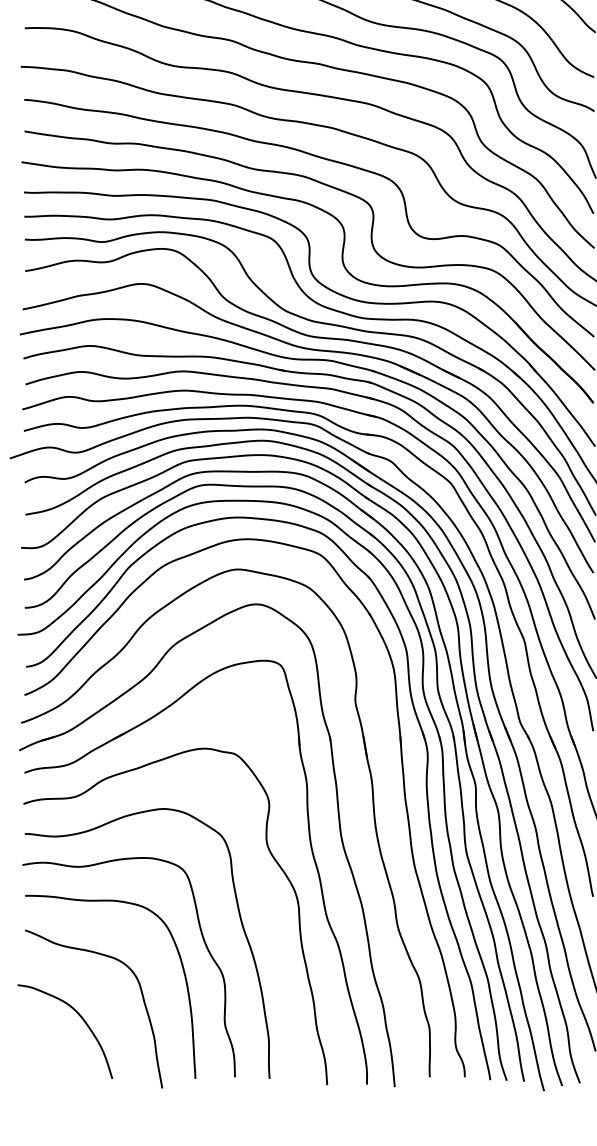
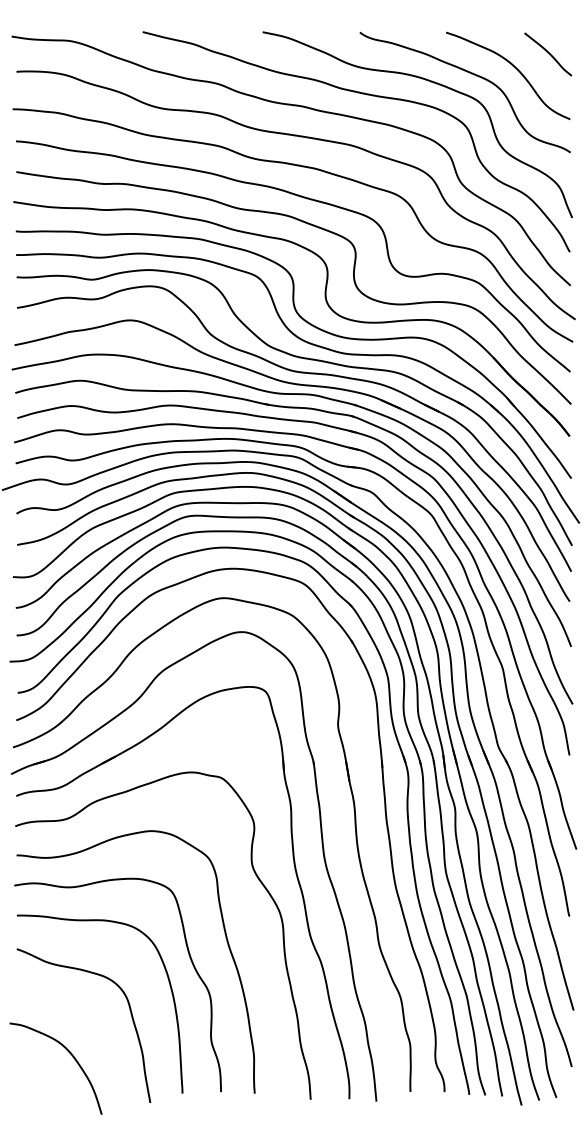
curve: (82, 1020) -> (72, 1057), moved

